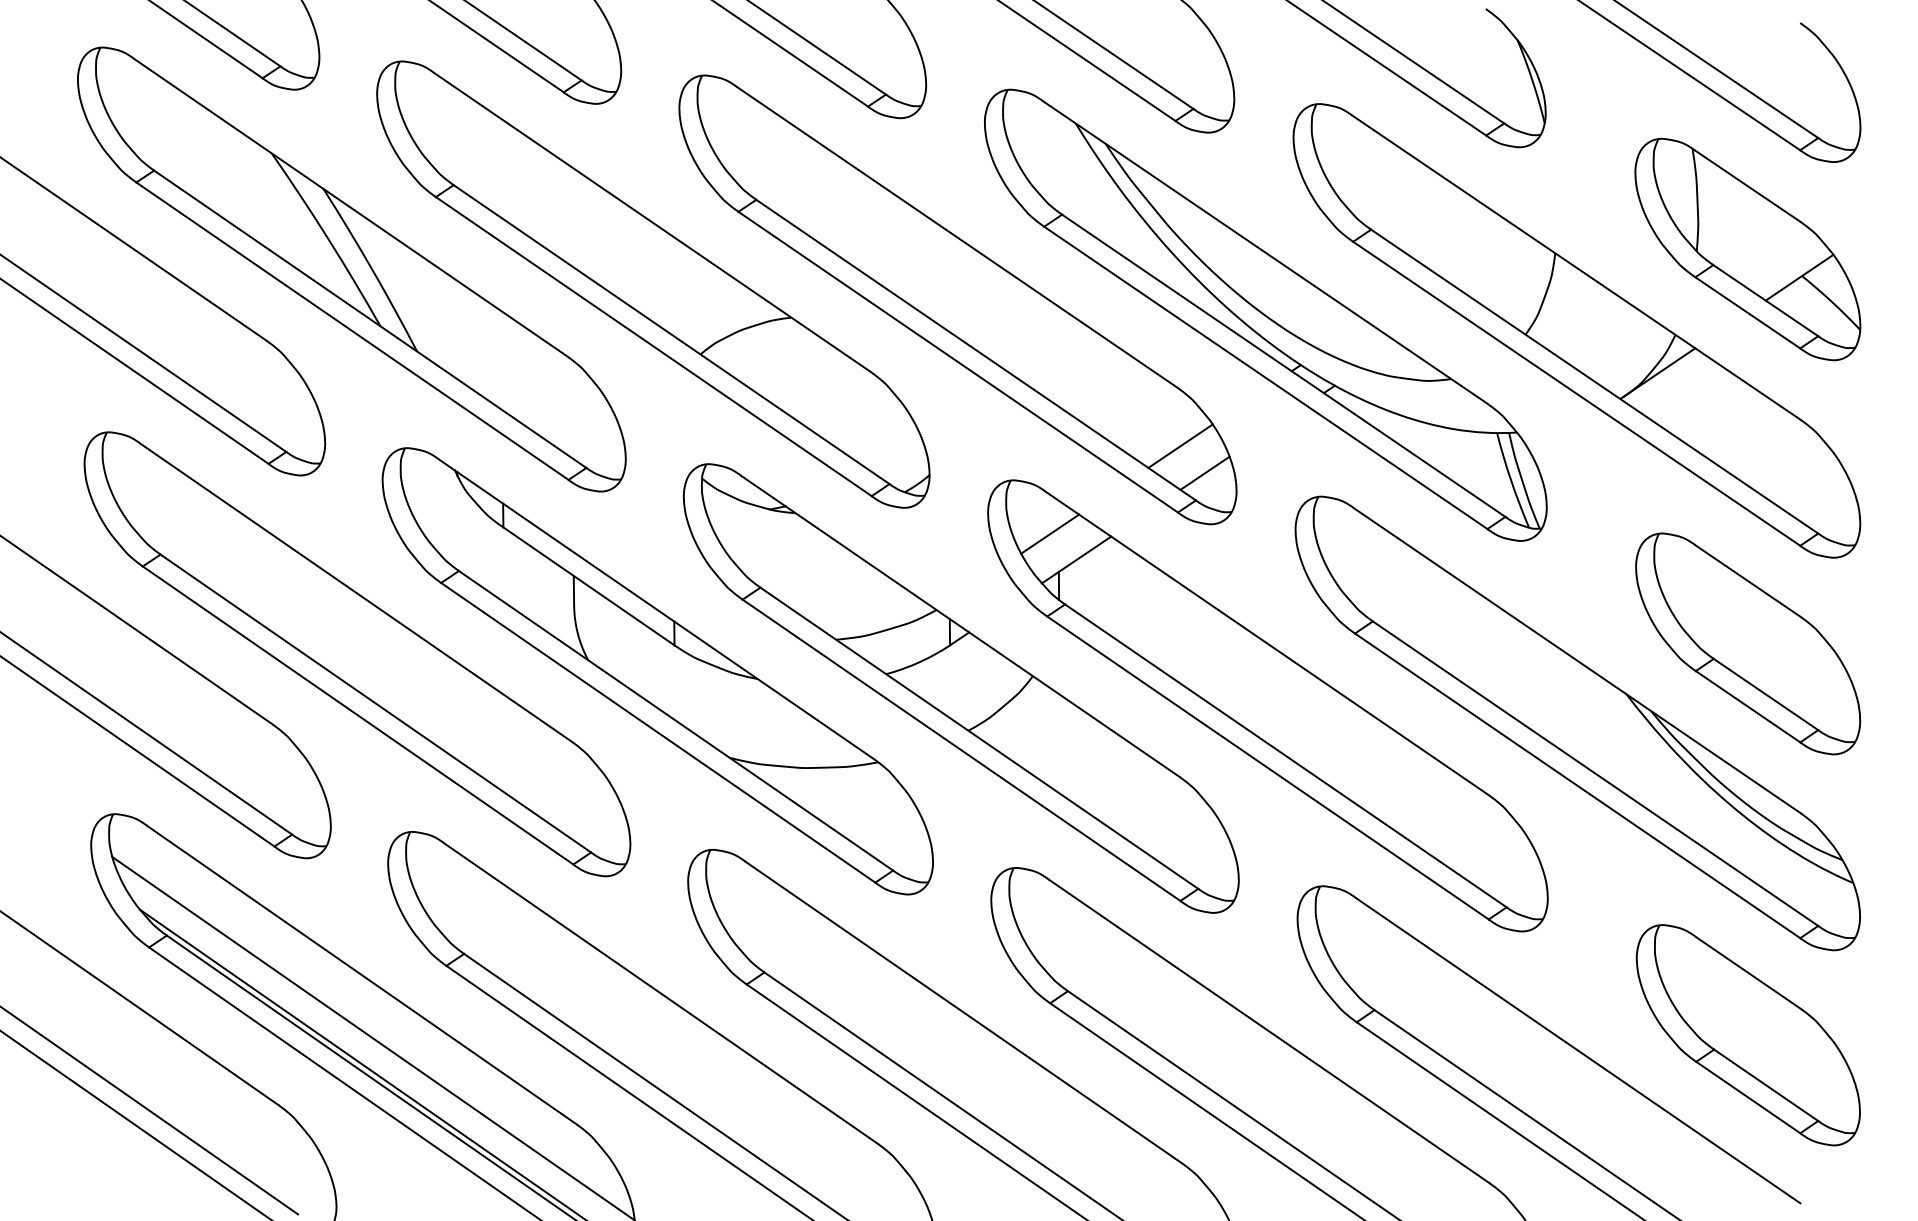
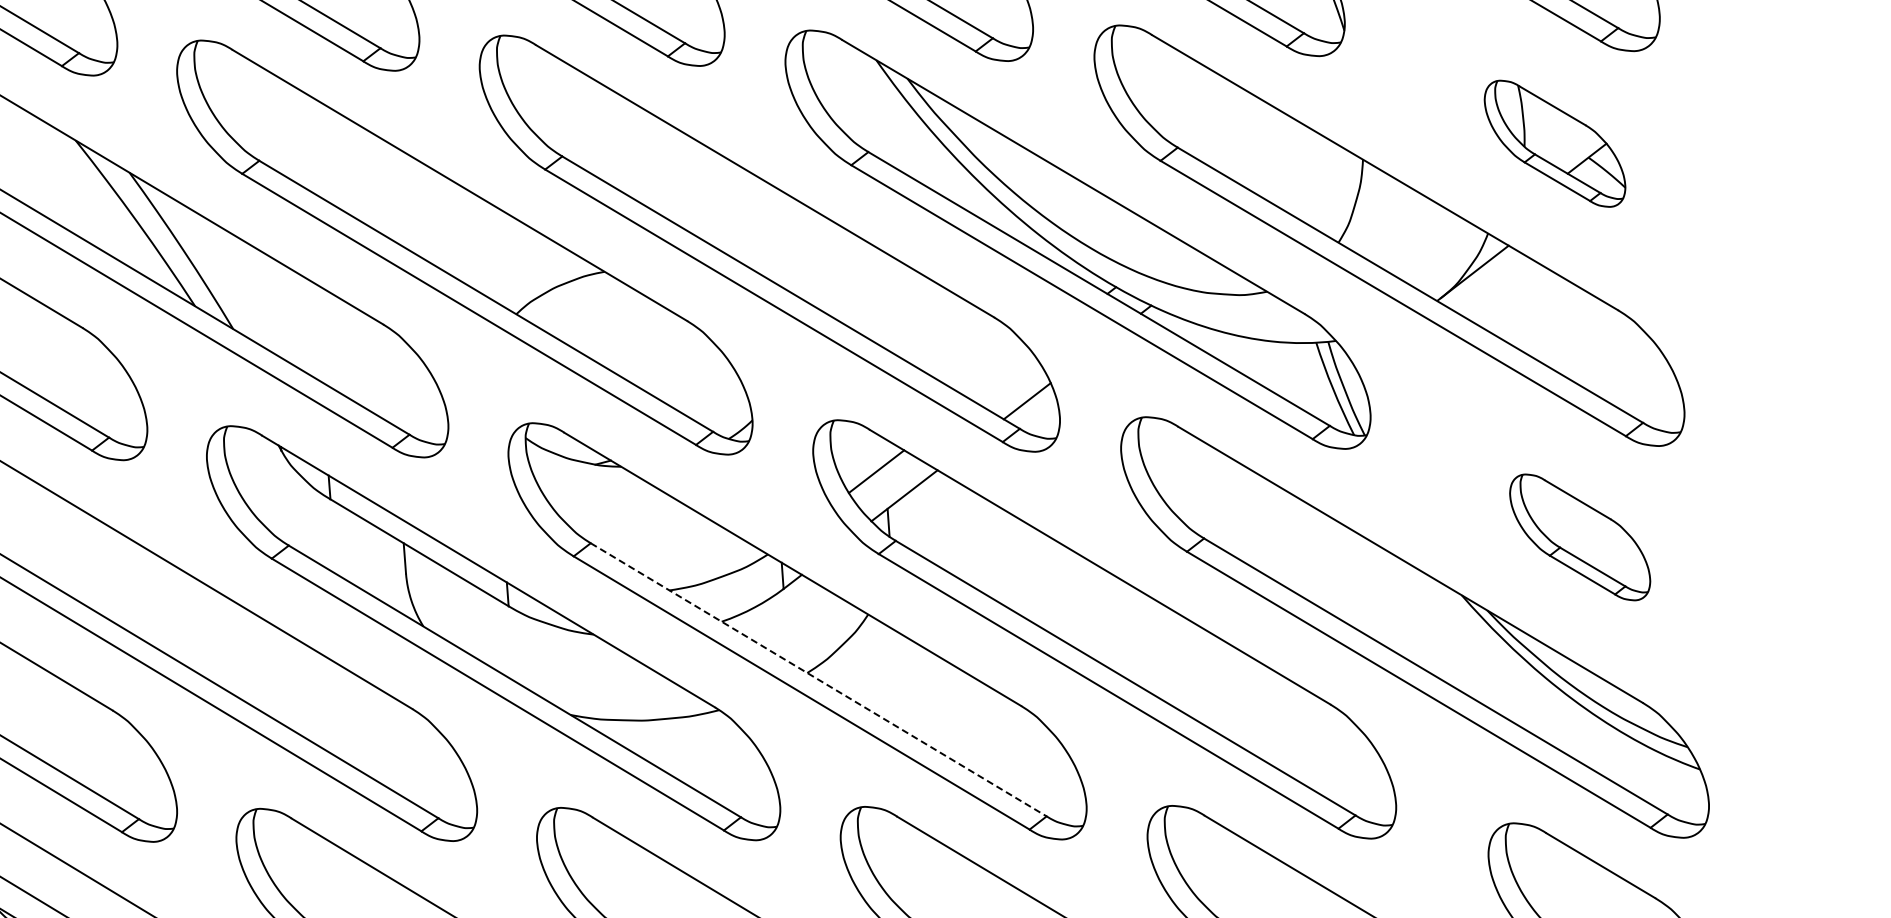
part: (1747, 249) -> (1554, 143), size x0.6
line: (1180, 445) -> (1001, 375), removed
part: (1748, 643) -> (1580, 536), size x0.6
line: (979, 738) -> (818, 680), solid -> dashed

